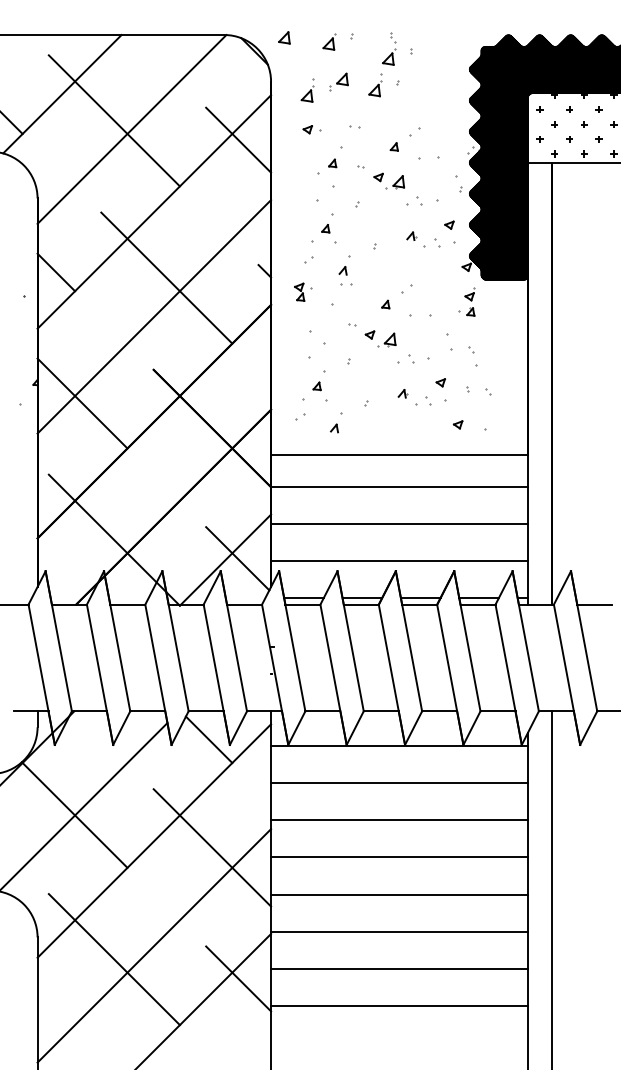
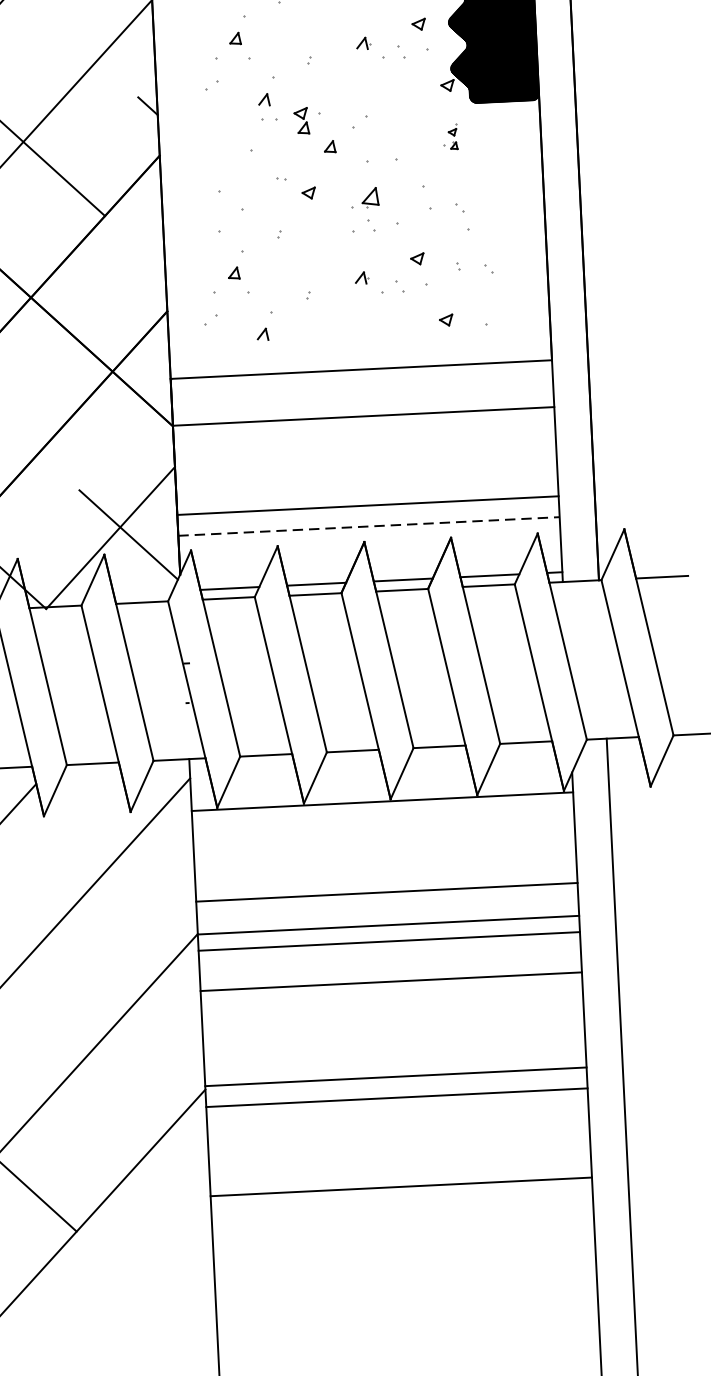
part: (303, 291) -> (307, 119), moved
part: (466, 301) -> (449, 136), size x0.6
part: (386, 339) -> (364, 197), moved
line: (399, 523) -> (367, 505), moved
line: (400, 560) -> (370, 525), solid -> dashed
line: (208, 739) -> (98, 805), removed
line: (399, 783) -> (386, 892), moved
line: (399, 820) -> (389, 941), moved
line: (212, 847) -> (112, 965), removed
line: (399, 857) -> (388, 925), moved
line: (399, 894) -> (391, 981), moved
line: (399, 968) -> (396, 1097), moved
line: (238, 978) -> (160, 1158), removed

